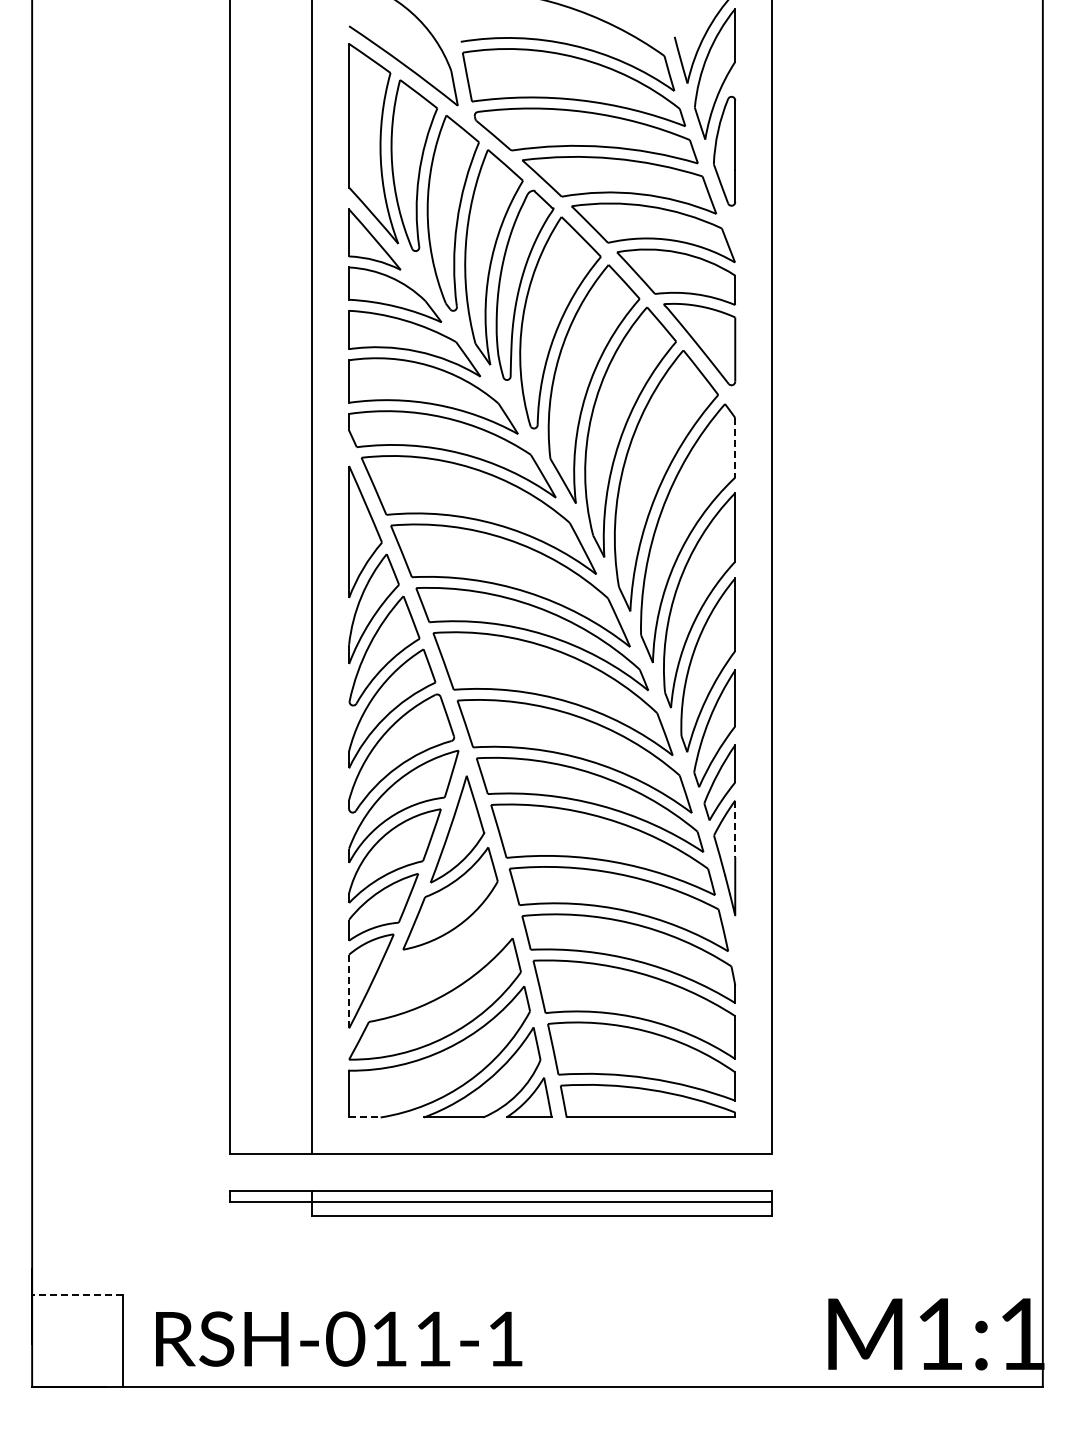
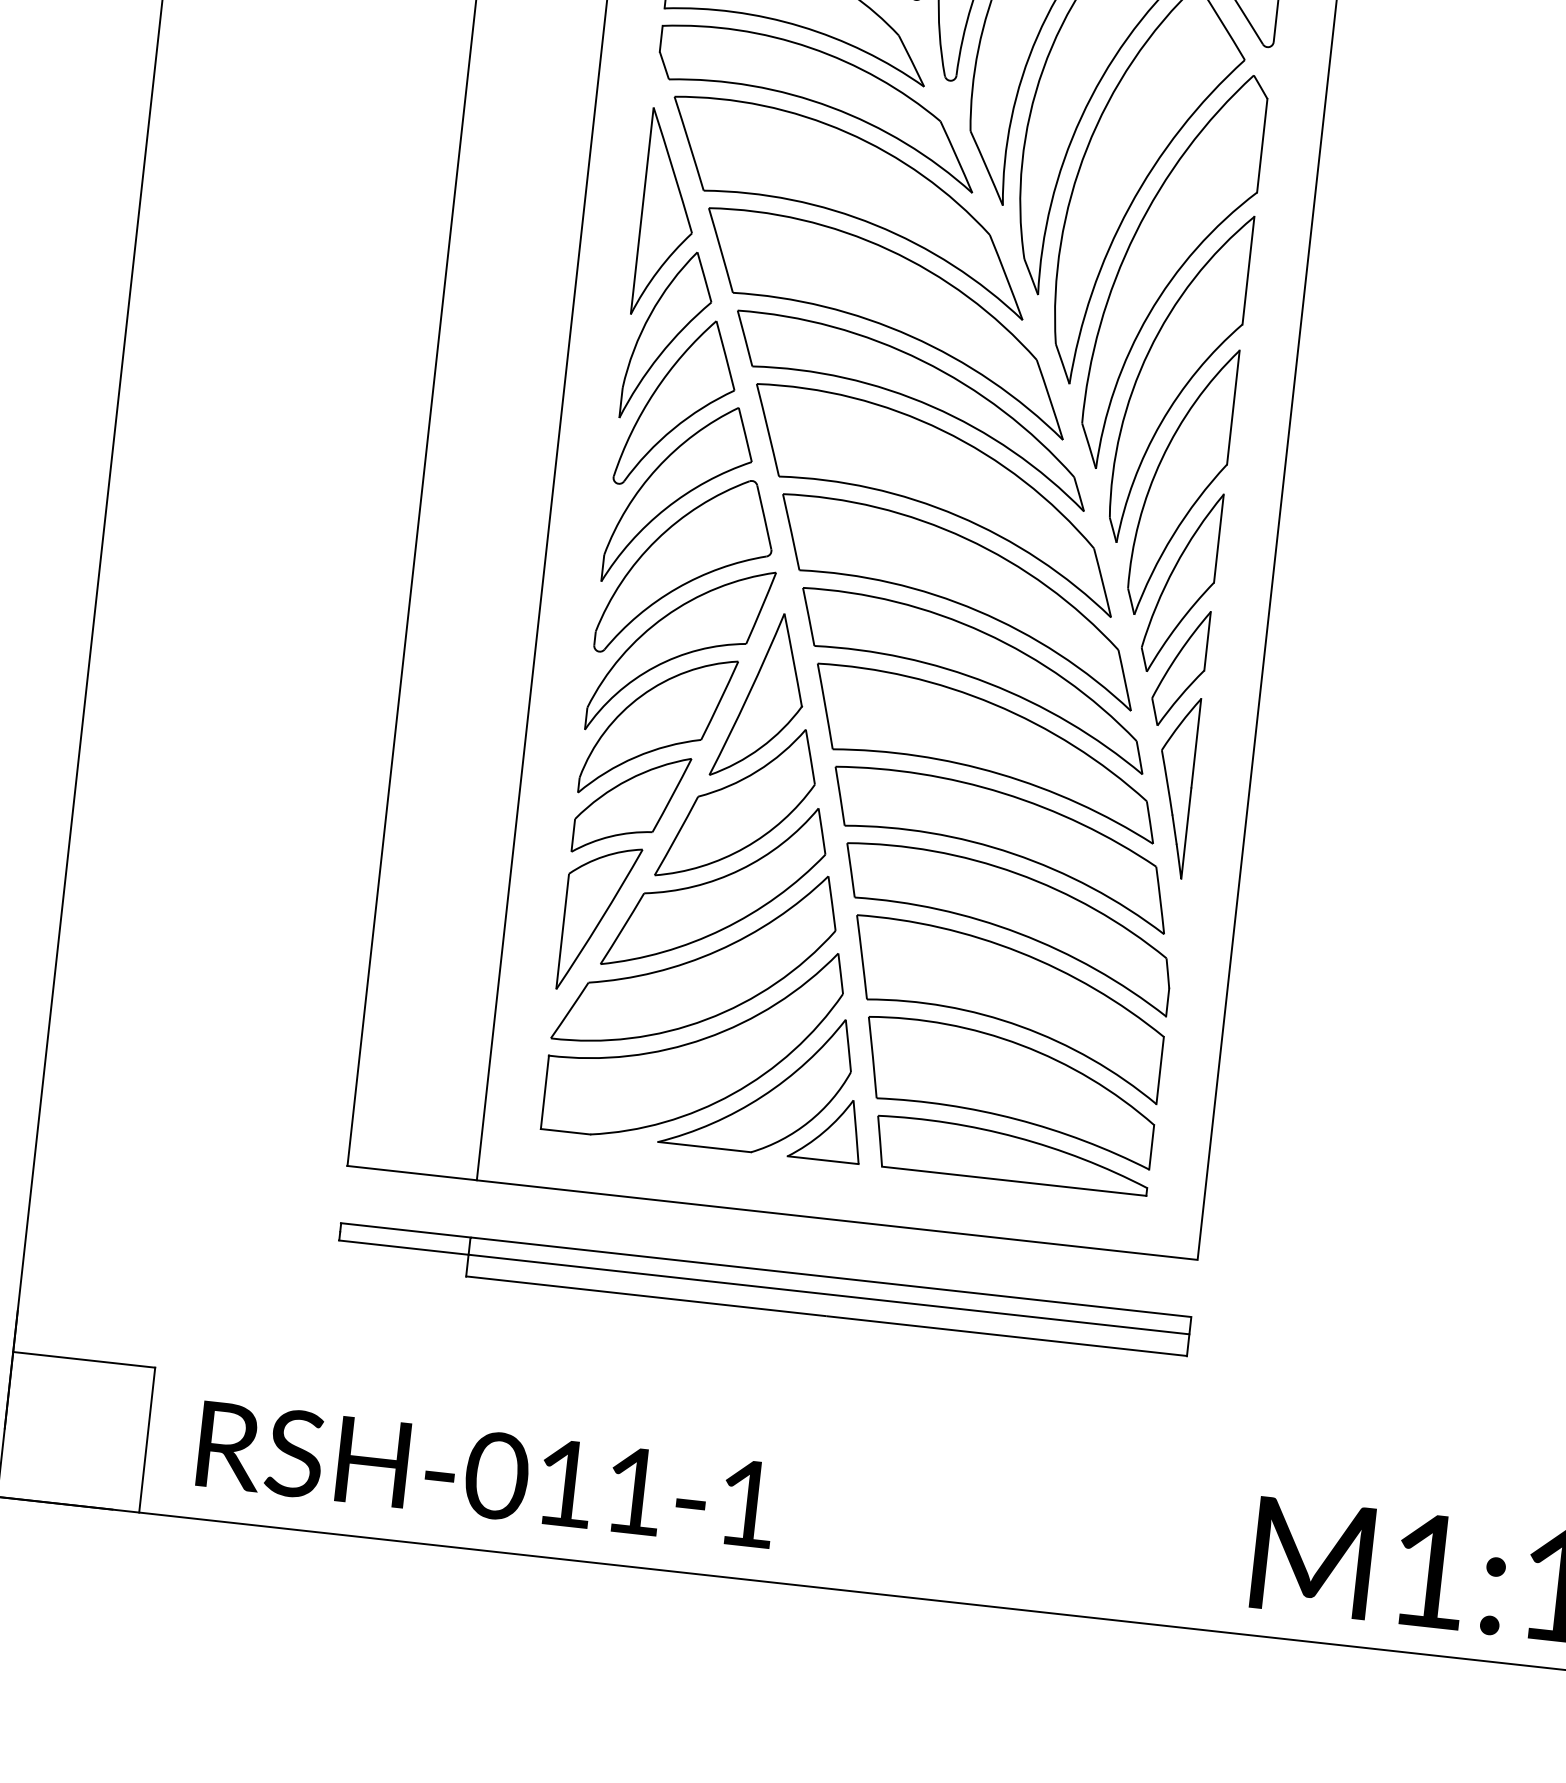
line: (735, 447) -> (1262, 145), dashed -> solid
line: (735, 829) -> (1196, 744), dashed -> solid
part: (442, 952) -> (715, 886), added
line: (349, 991) -> (563, 931), dashed -> solid
line: (364, 1117) -> (565, 1131), dashed -> solid
line: (76, 1294) -> (82, 1359), dashed -> solid

